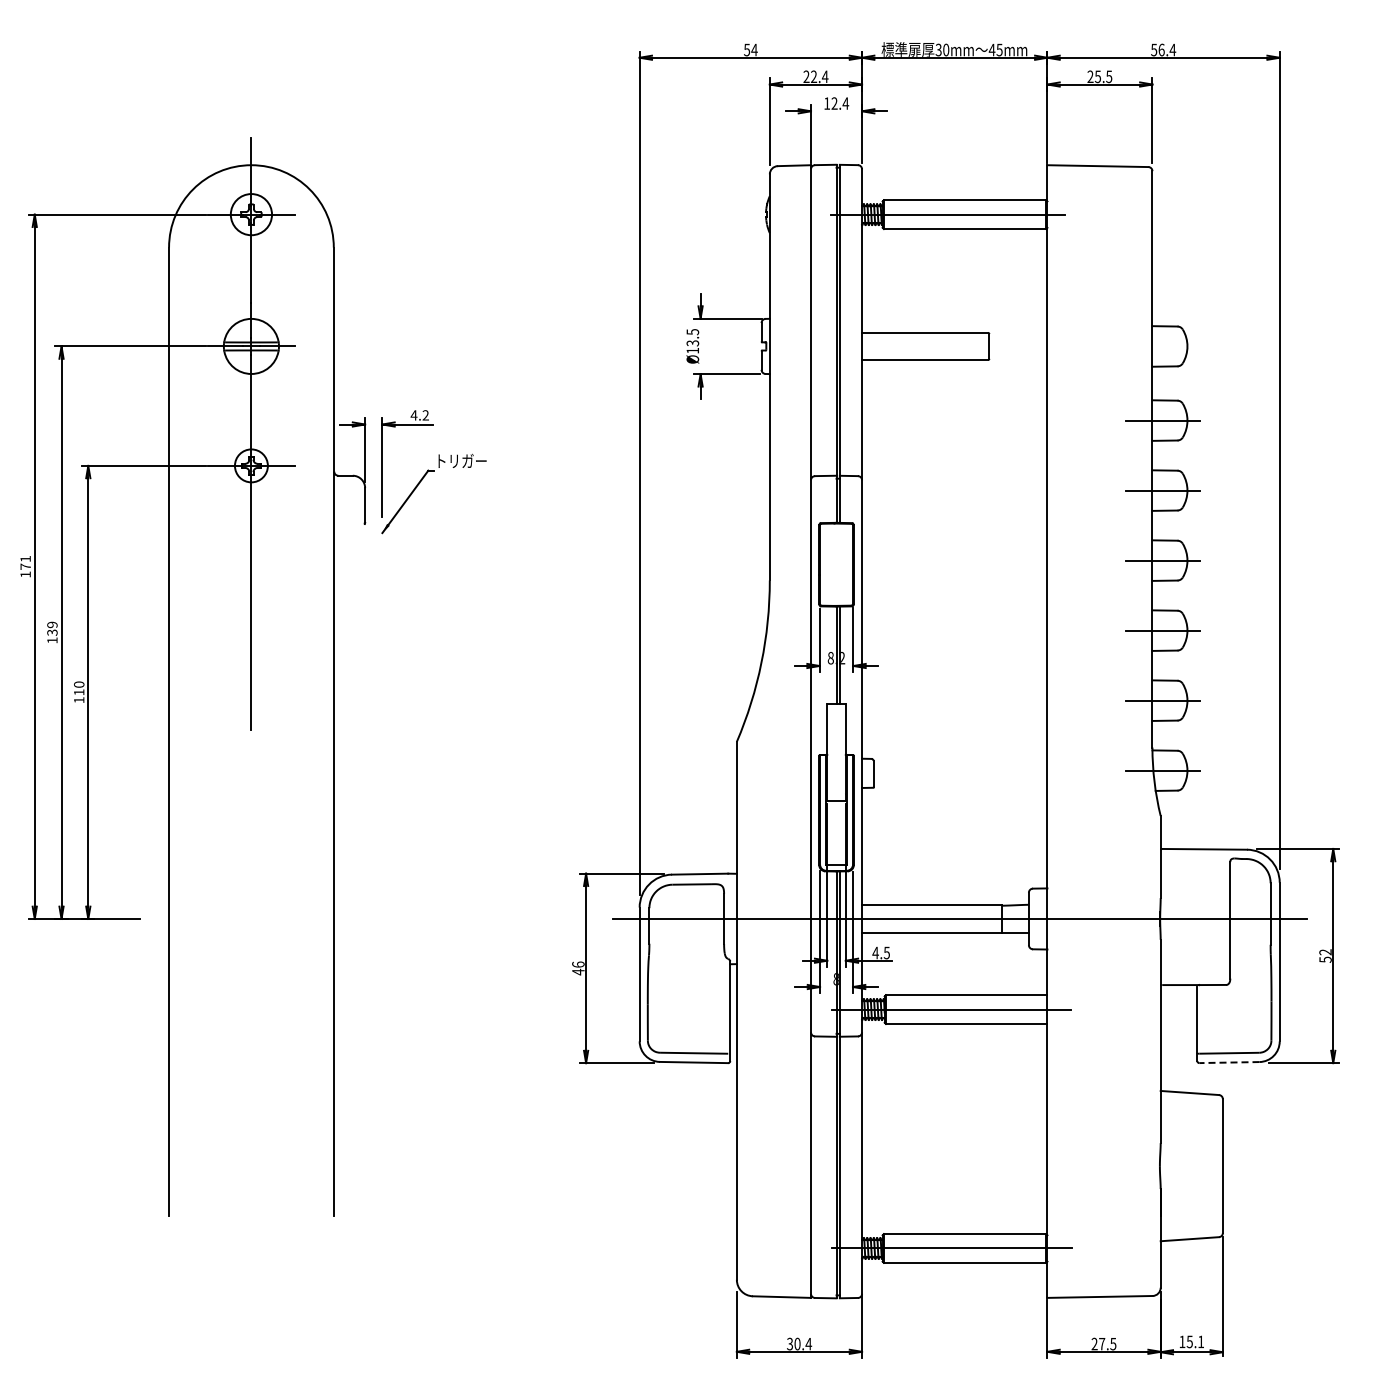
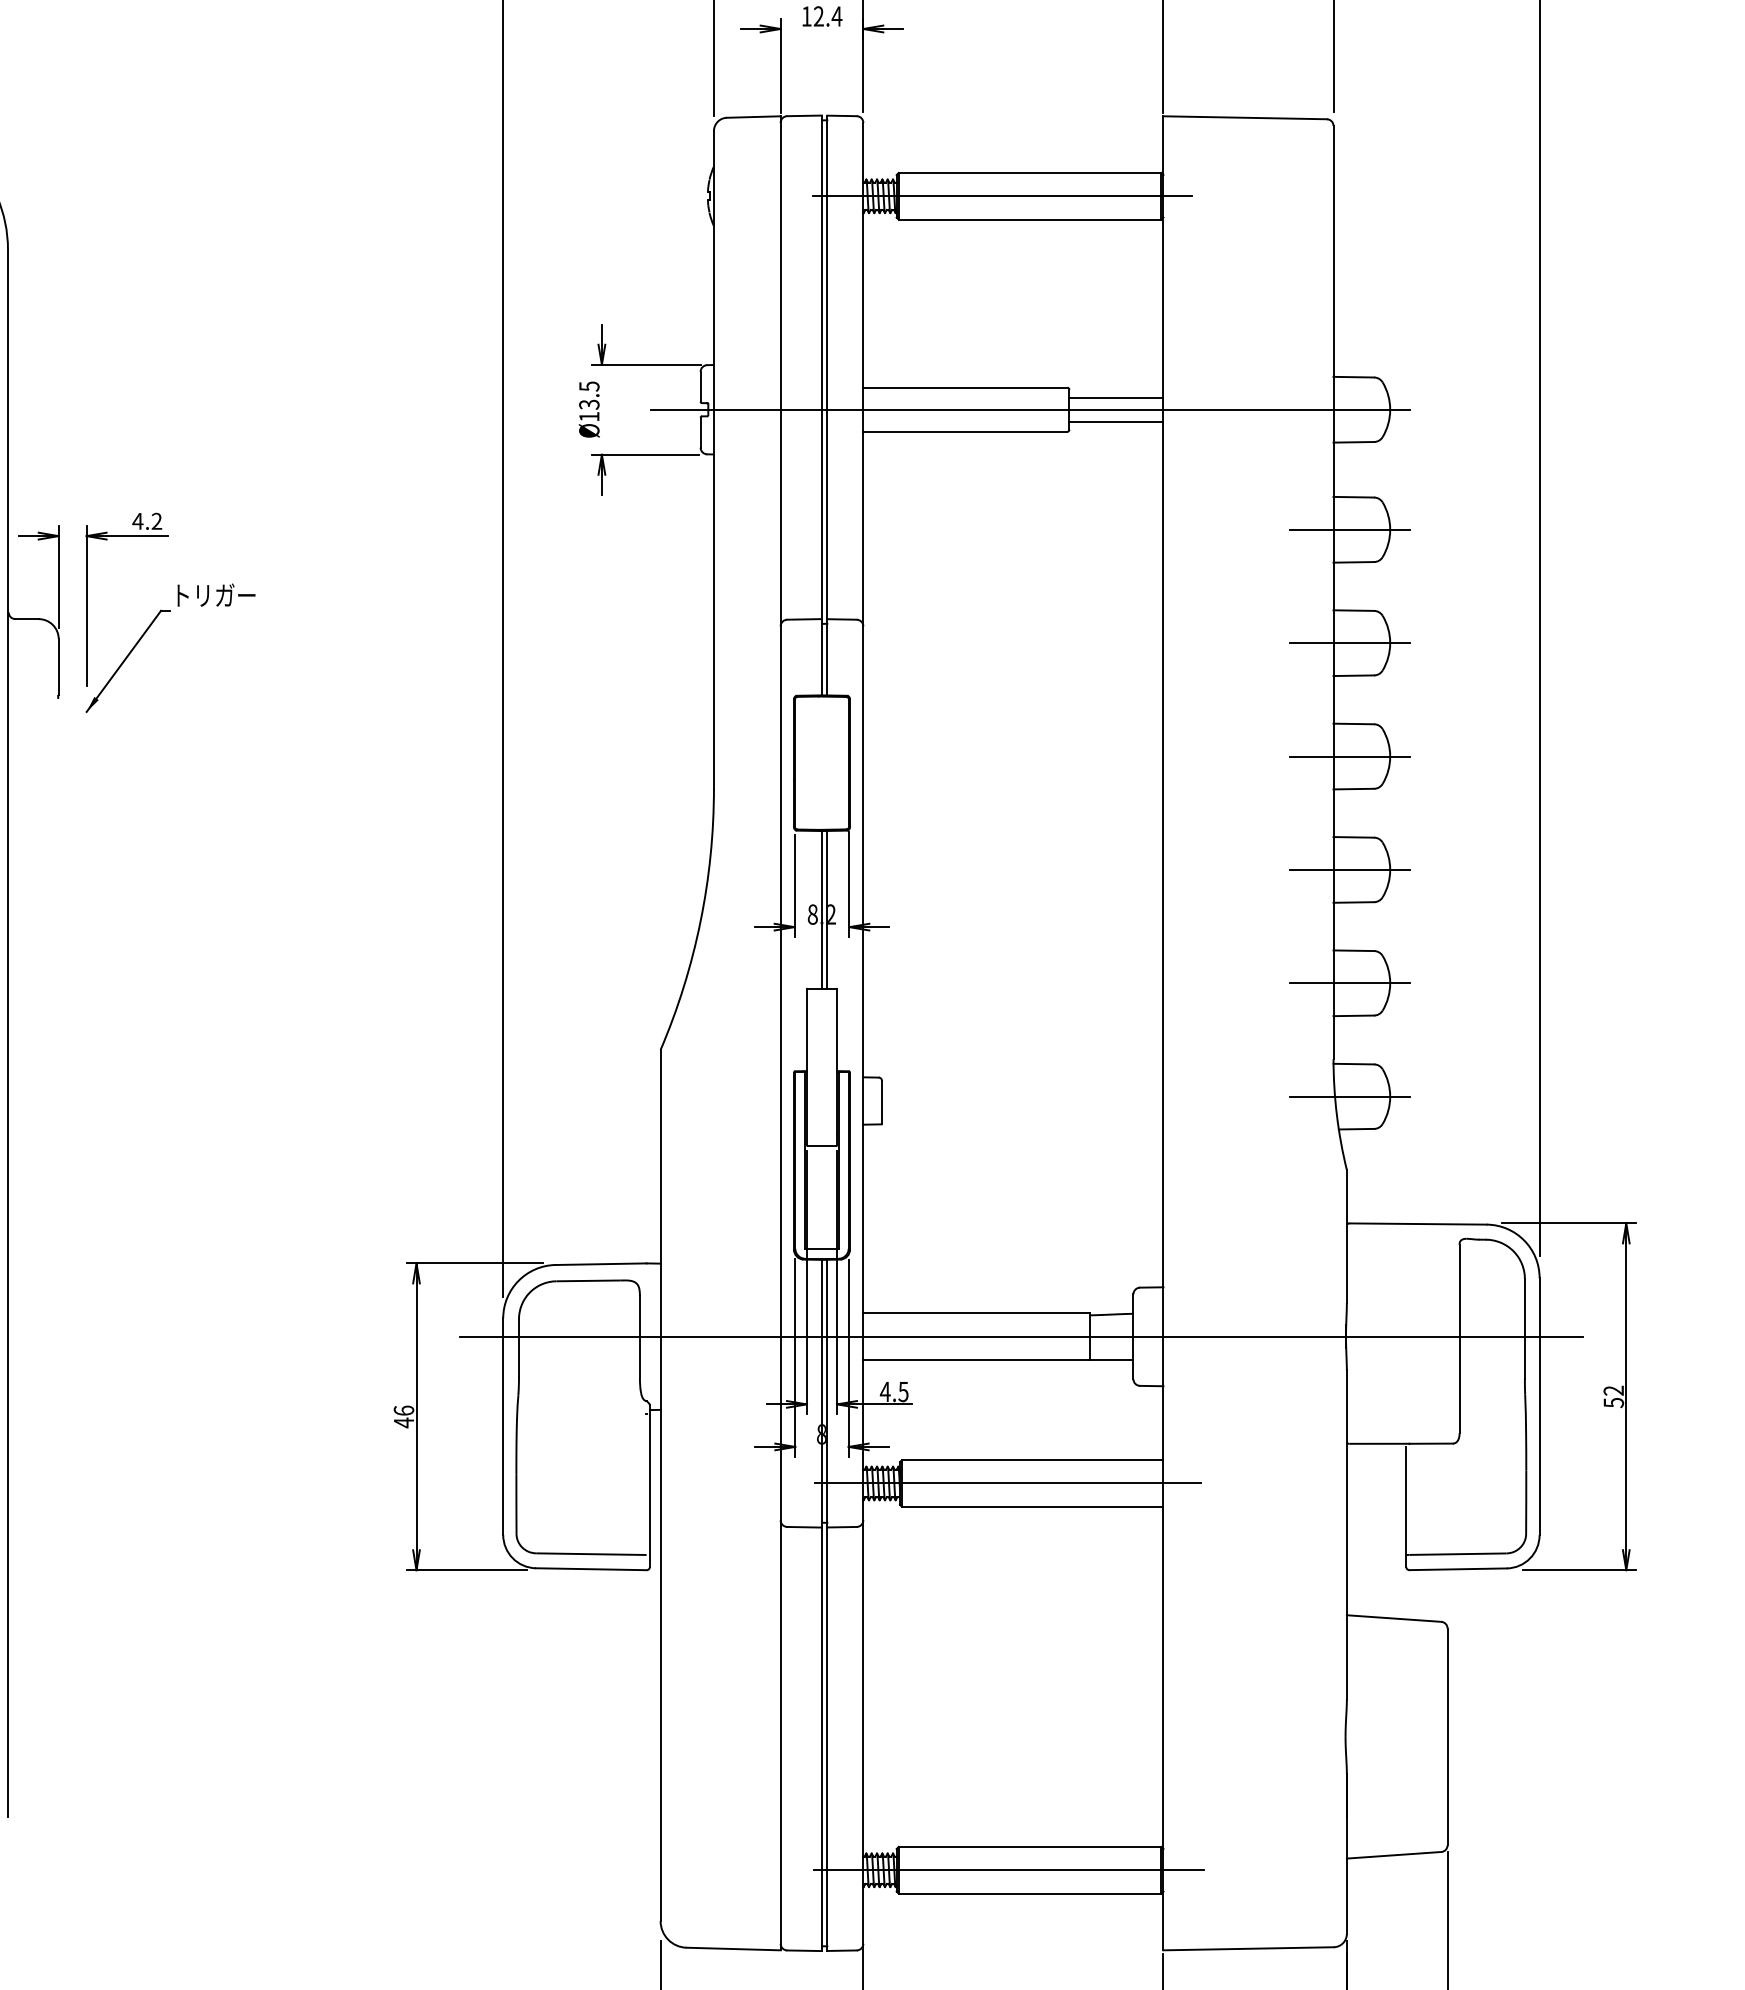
line: (1018, 339) -> (1116, 398), added
line: (964, 346) -> (1029, 409), added
line: (1018, 353) -> (1116, 421), added
line: (1228, 1062) -> (1456, 1569), dashed -> solid

